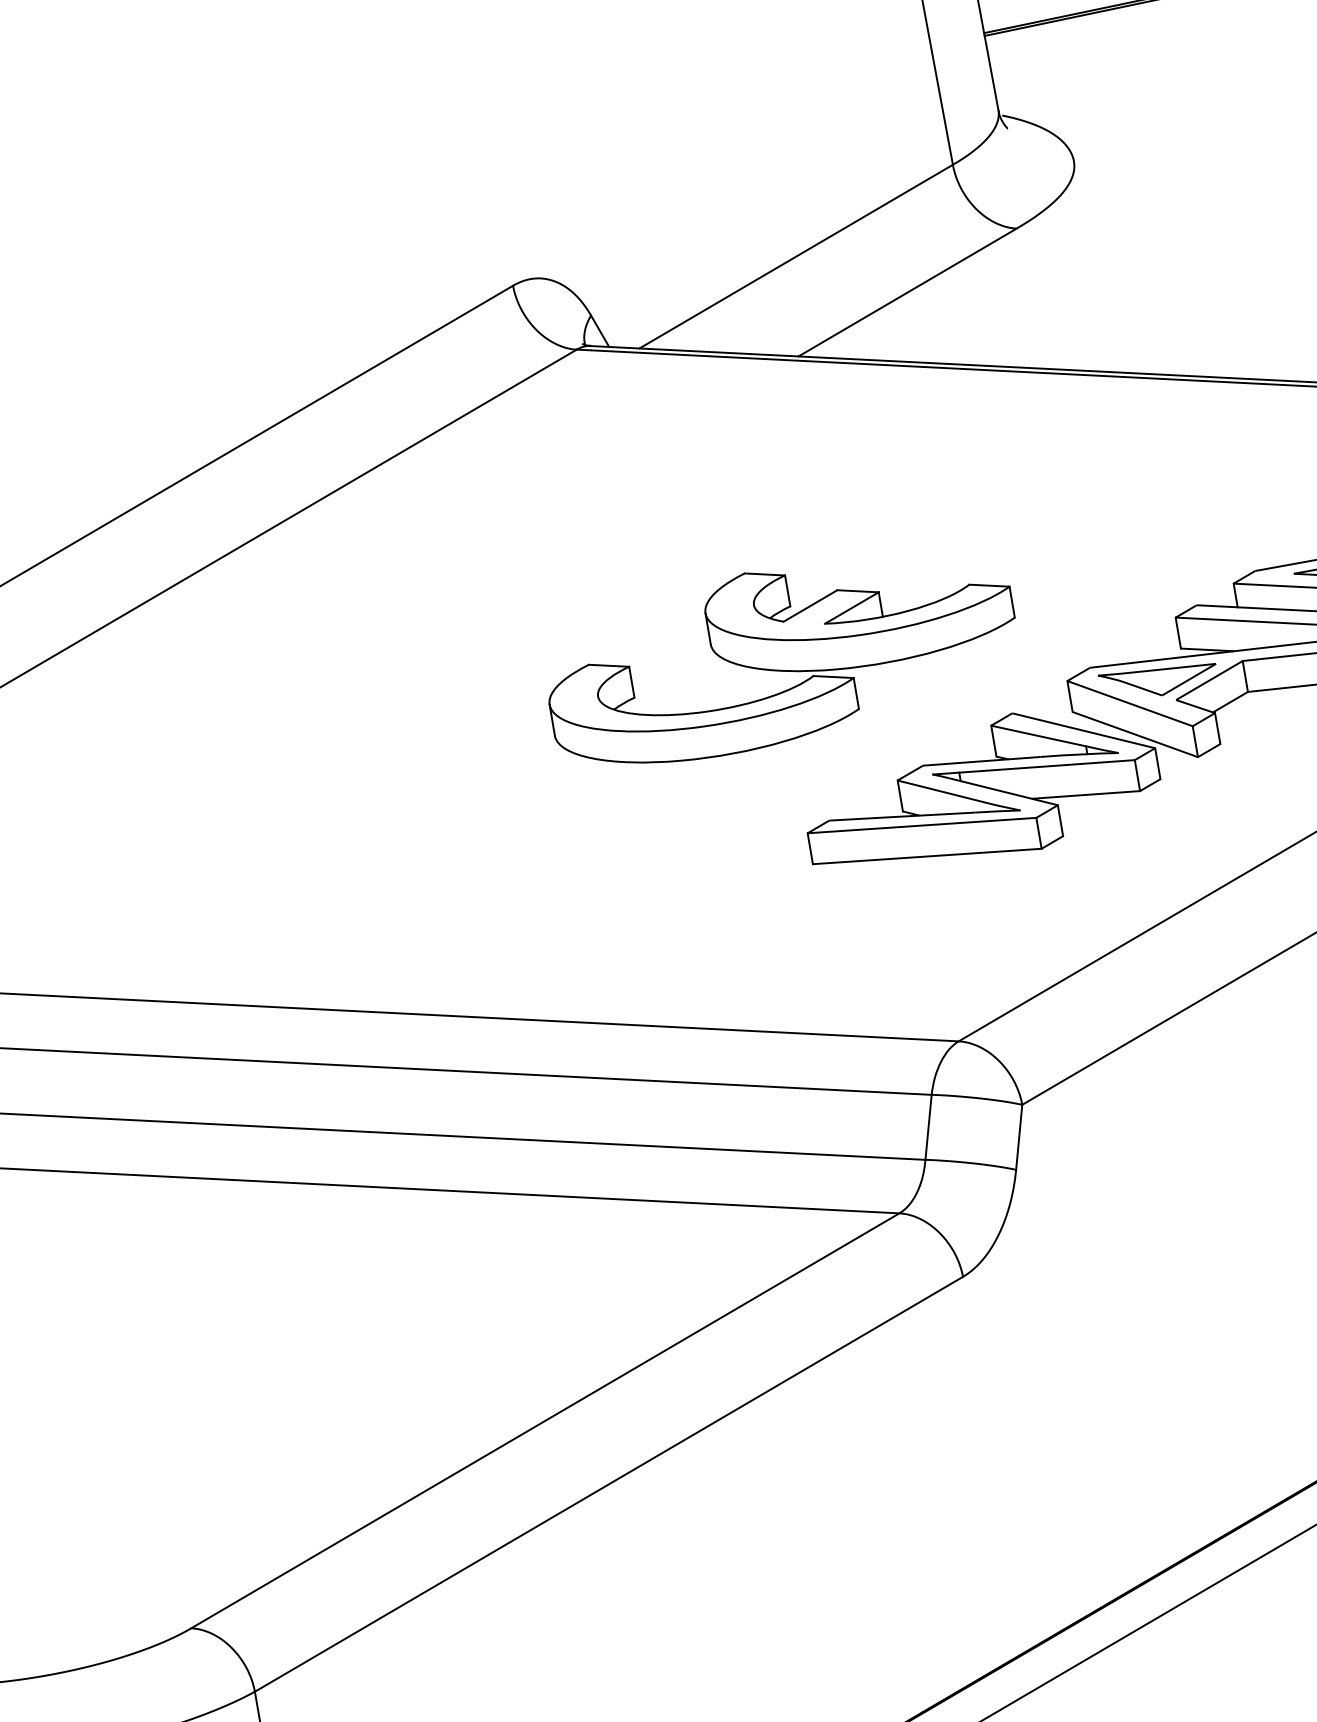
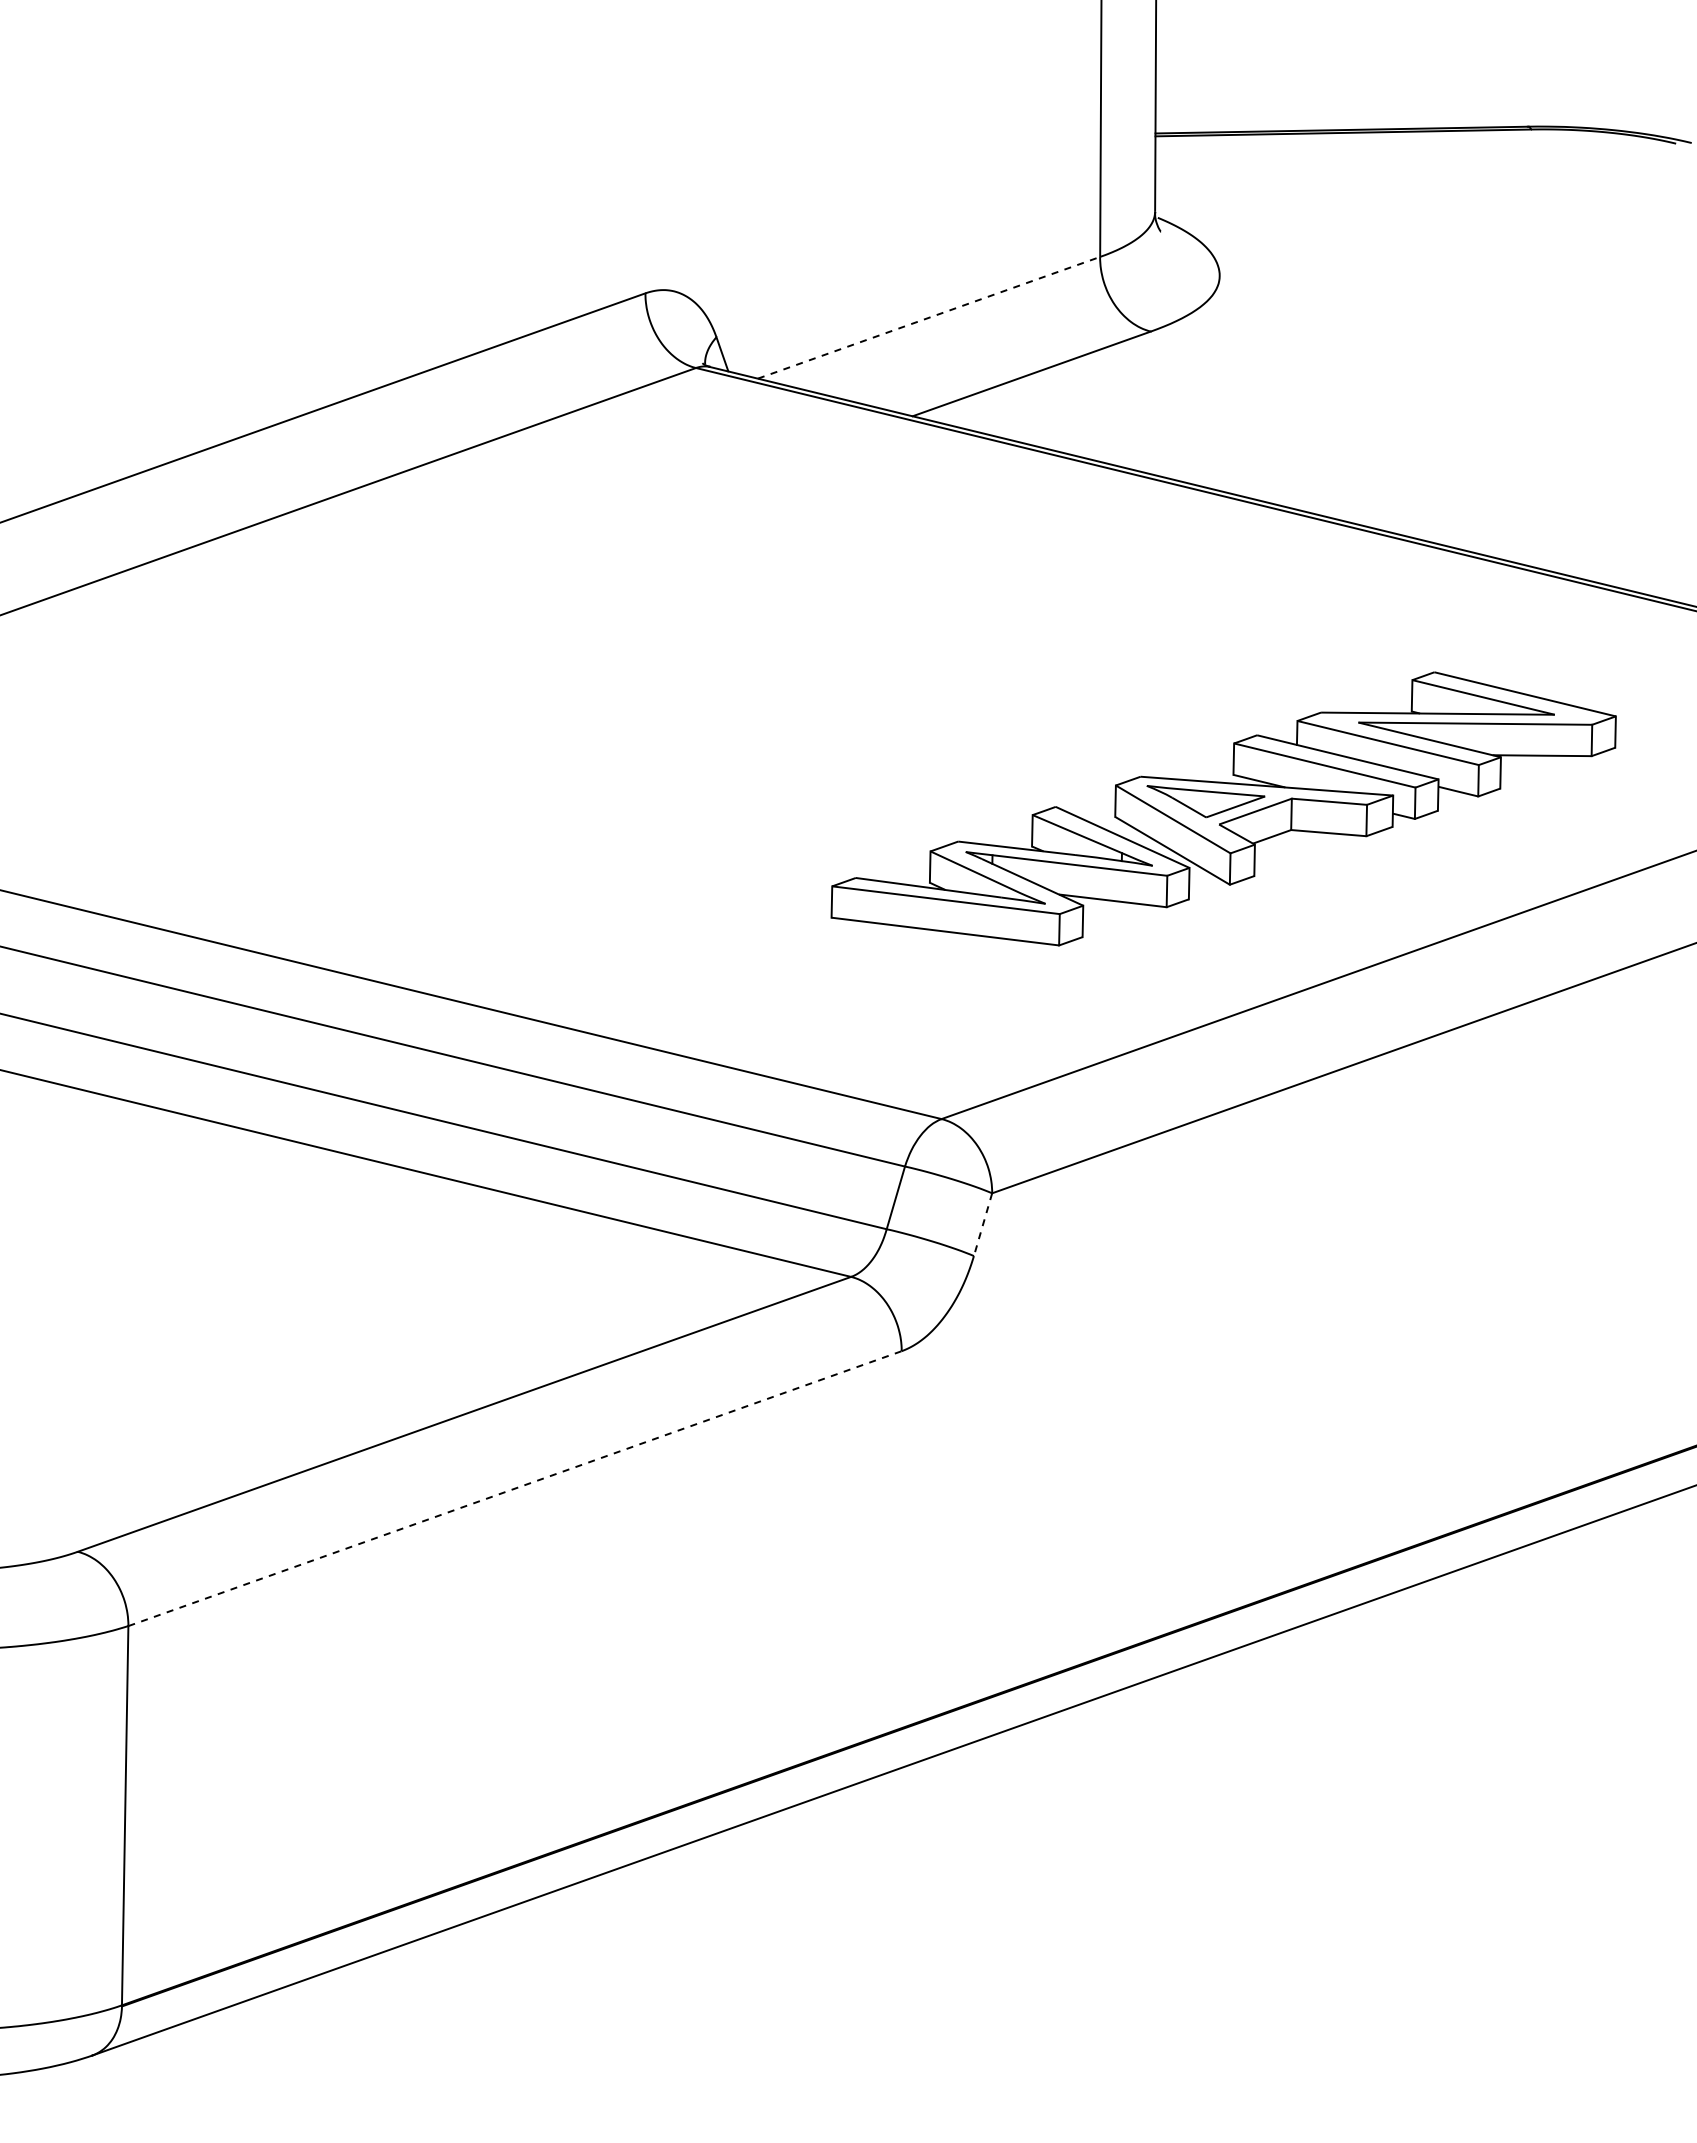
line: (796, 256) -> (929, 317), solid -> dashed
part: (781, 655) -> (839, 706), removed
line: (1019, 1137) -> (983, 1224), solid -> dashed
line: (609, 1484) -> (515, 1488), solid -> dashed

